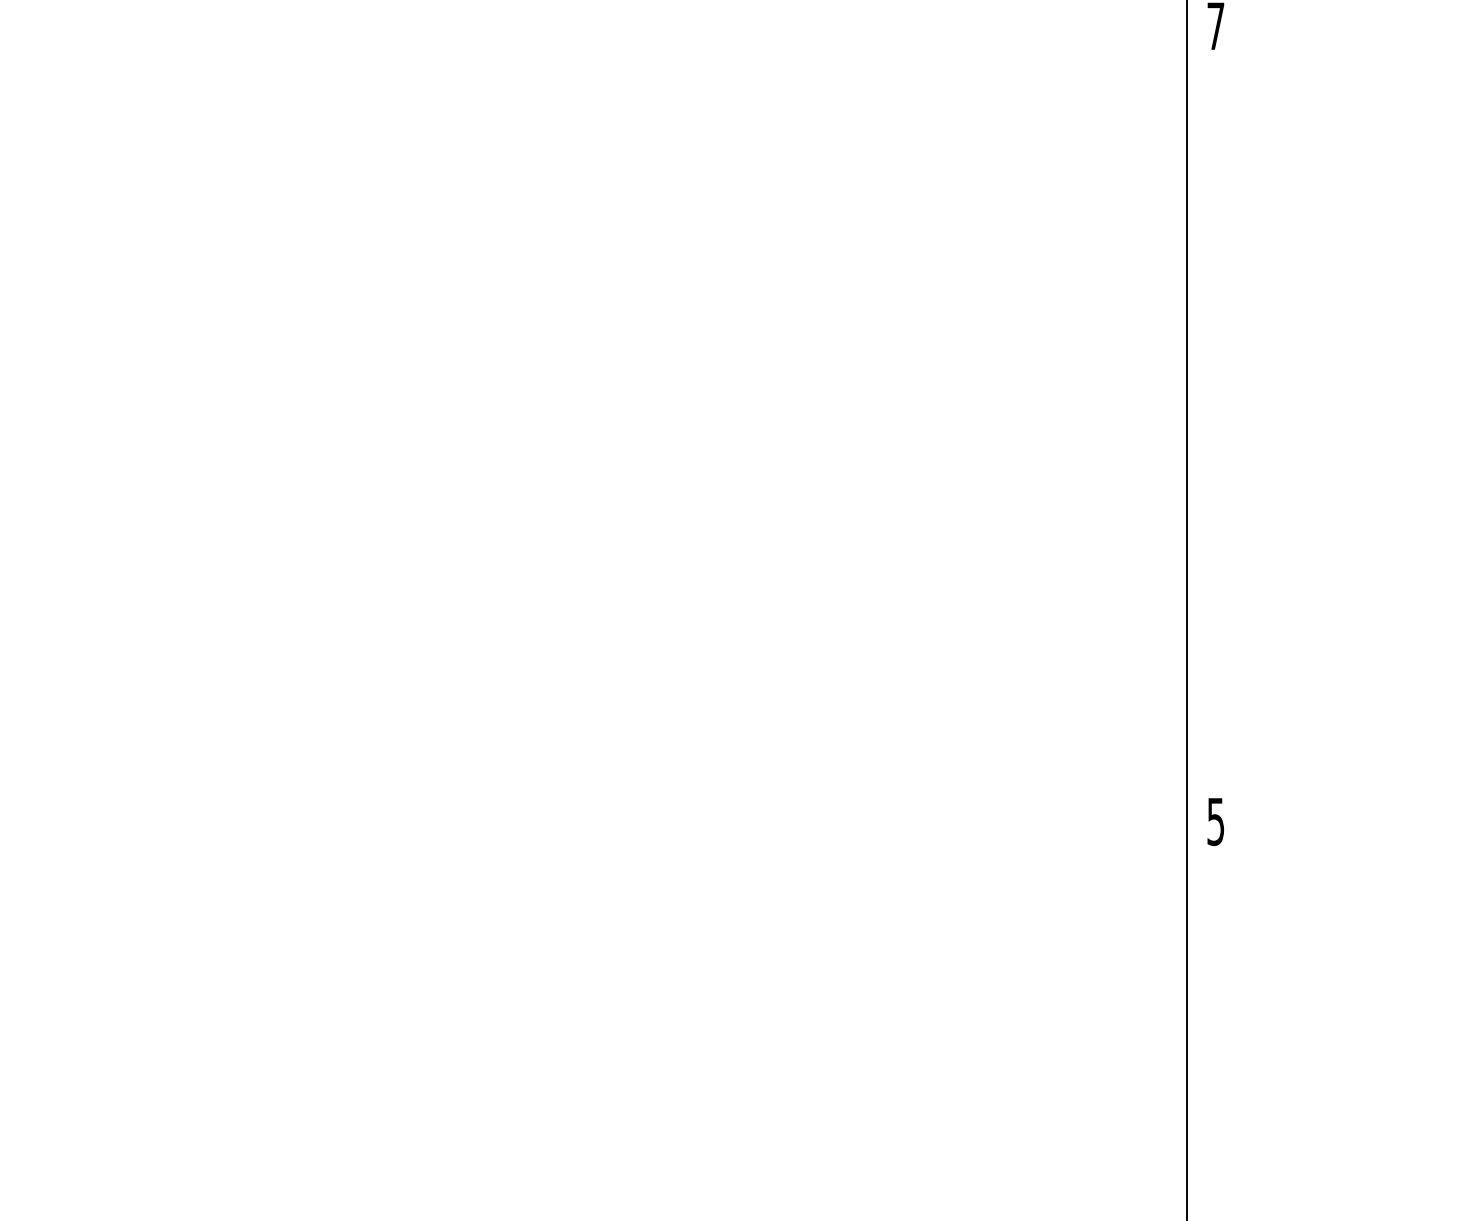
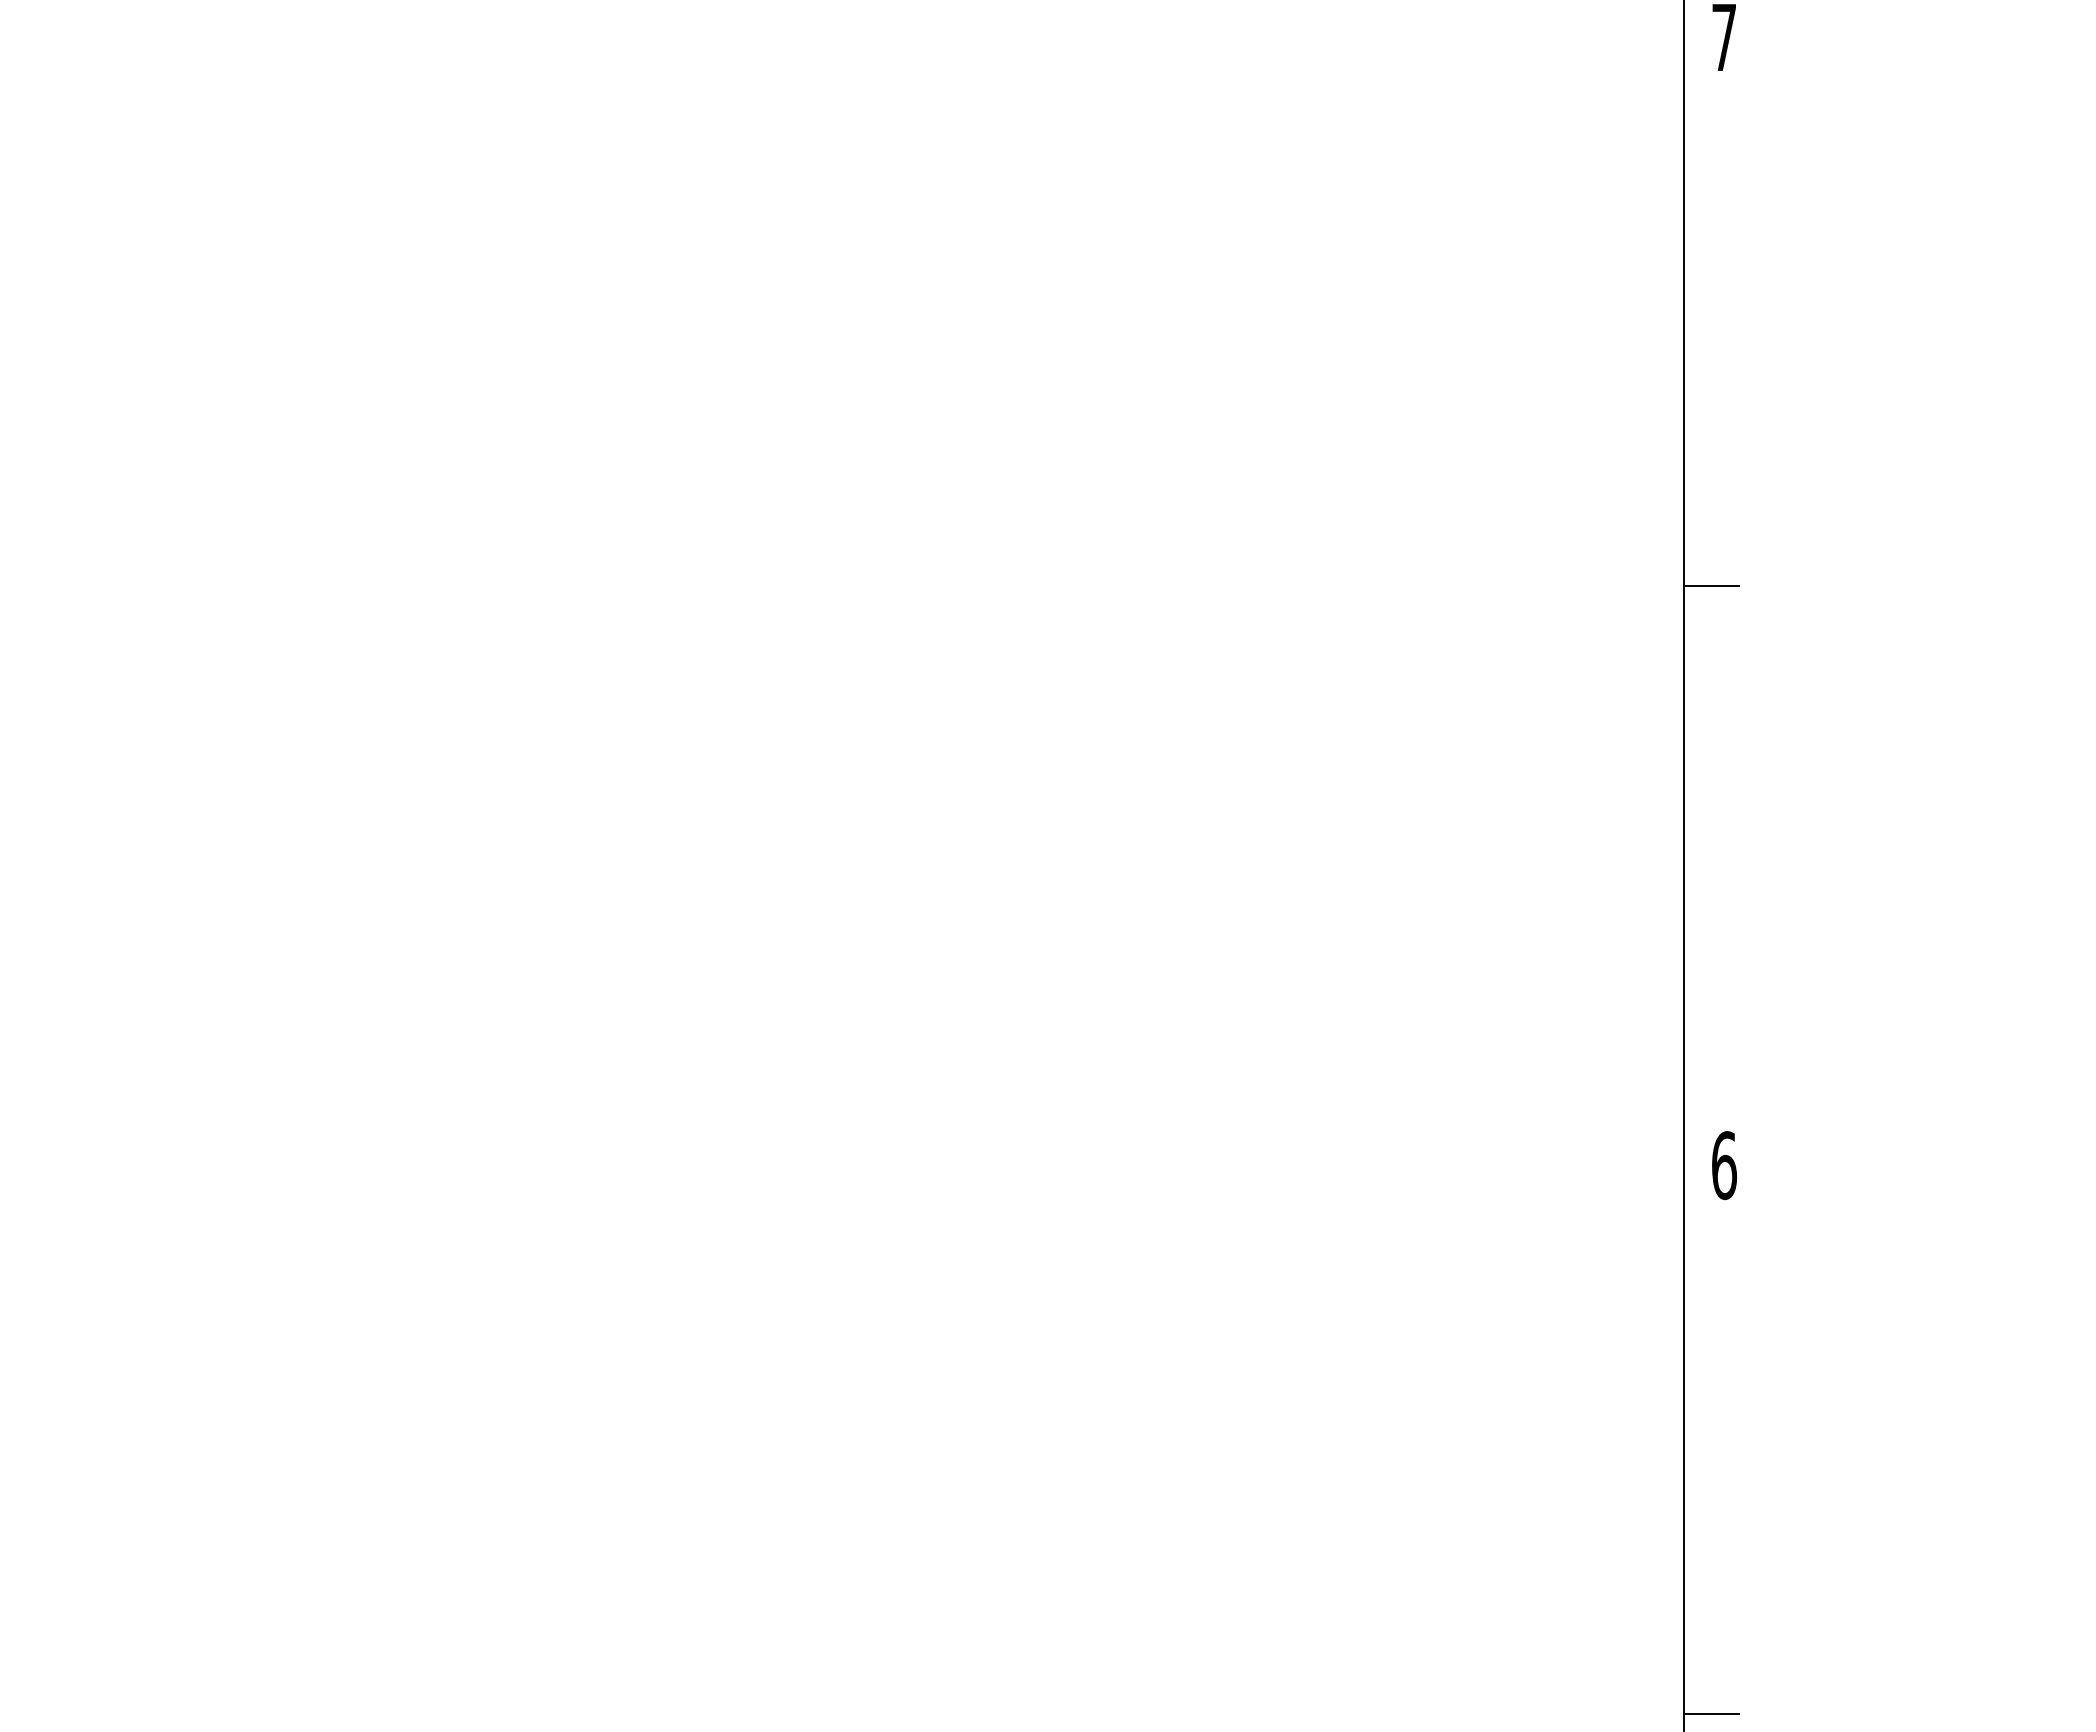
line: (1206, 413) -> (1711, 586), added
text: (1216, 821) -> (1724, 1165), 5 -> 6
line: (1206, 1208) -> (1711, 1714), added

